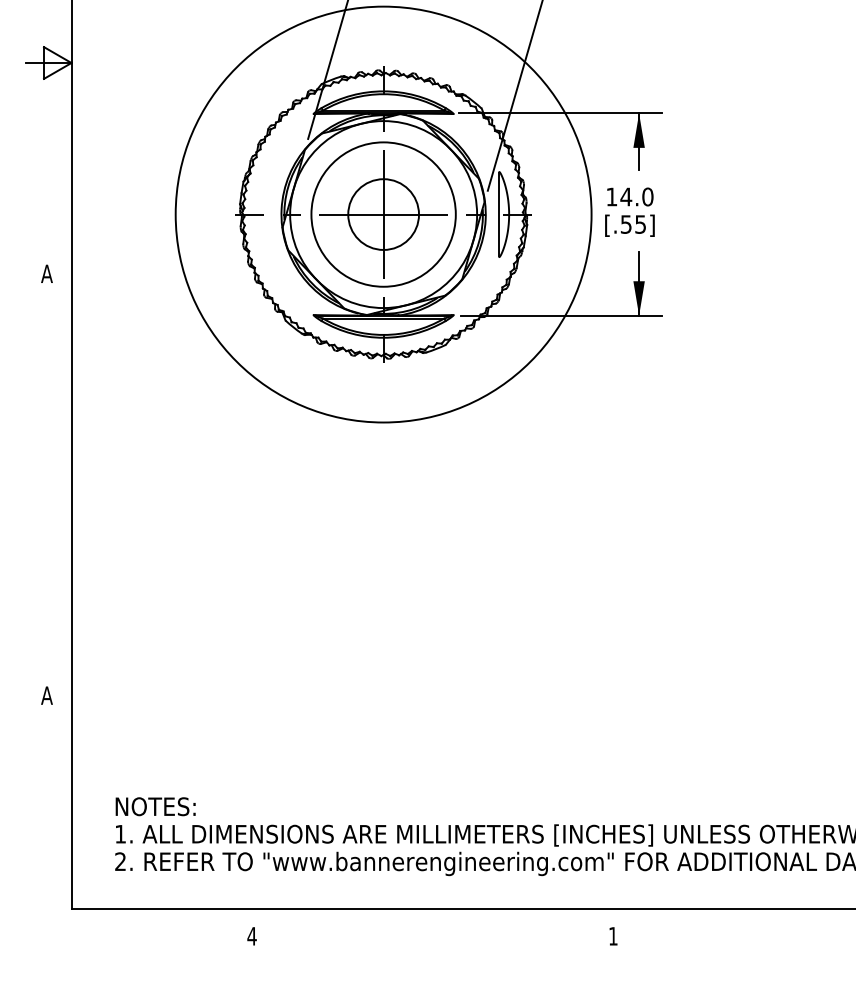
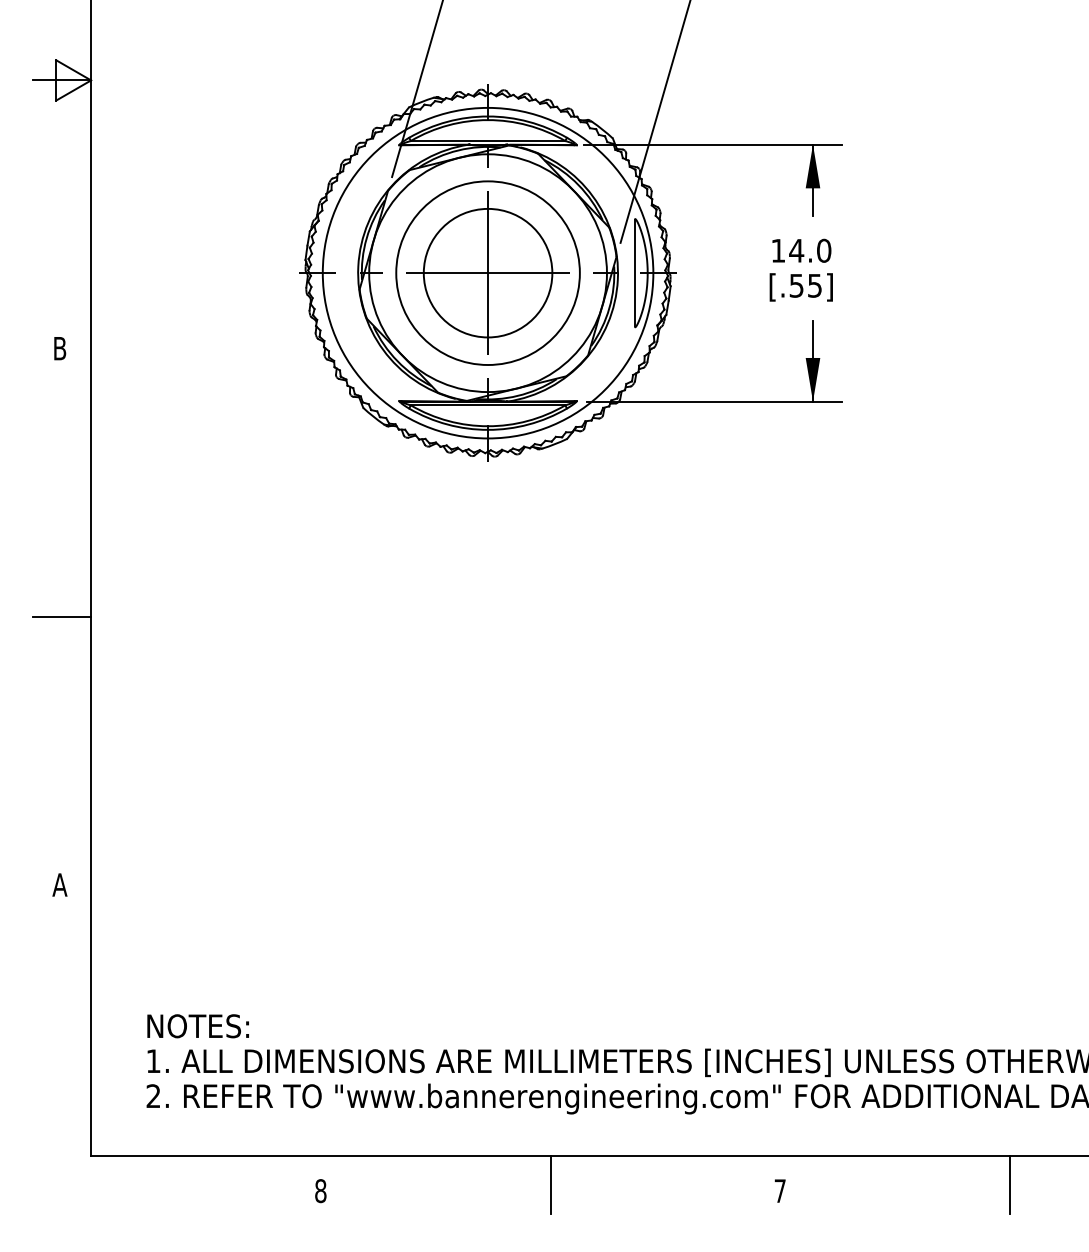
circle: (383, 214) -> (487, 272), size x0.62
circle: (383, 214) -> (487, 272), size x1.43
text: (46, 273) -> (59, 348), A -> B
line: (48, 484) -> (61, 616), added
line: (432, 931) -> (550, 1185), added
line: (794, 931) -> (1010, 1185), added
text: (612, 935) -> (779, 1190), 1 -> 7
text: (251, 936) -> (320, 1191), 4 -> 8

